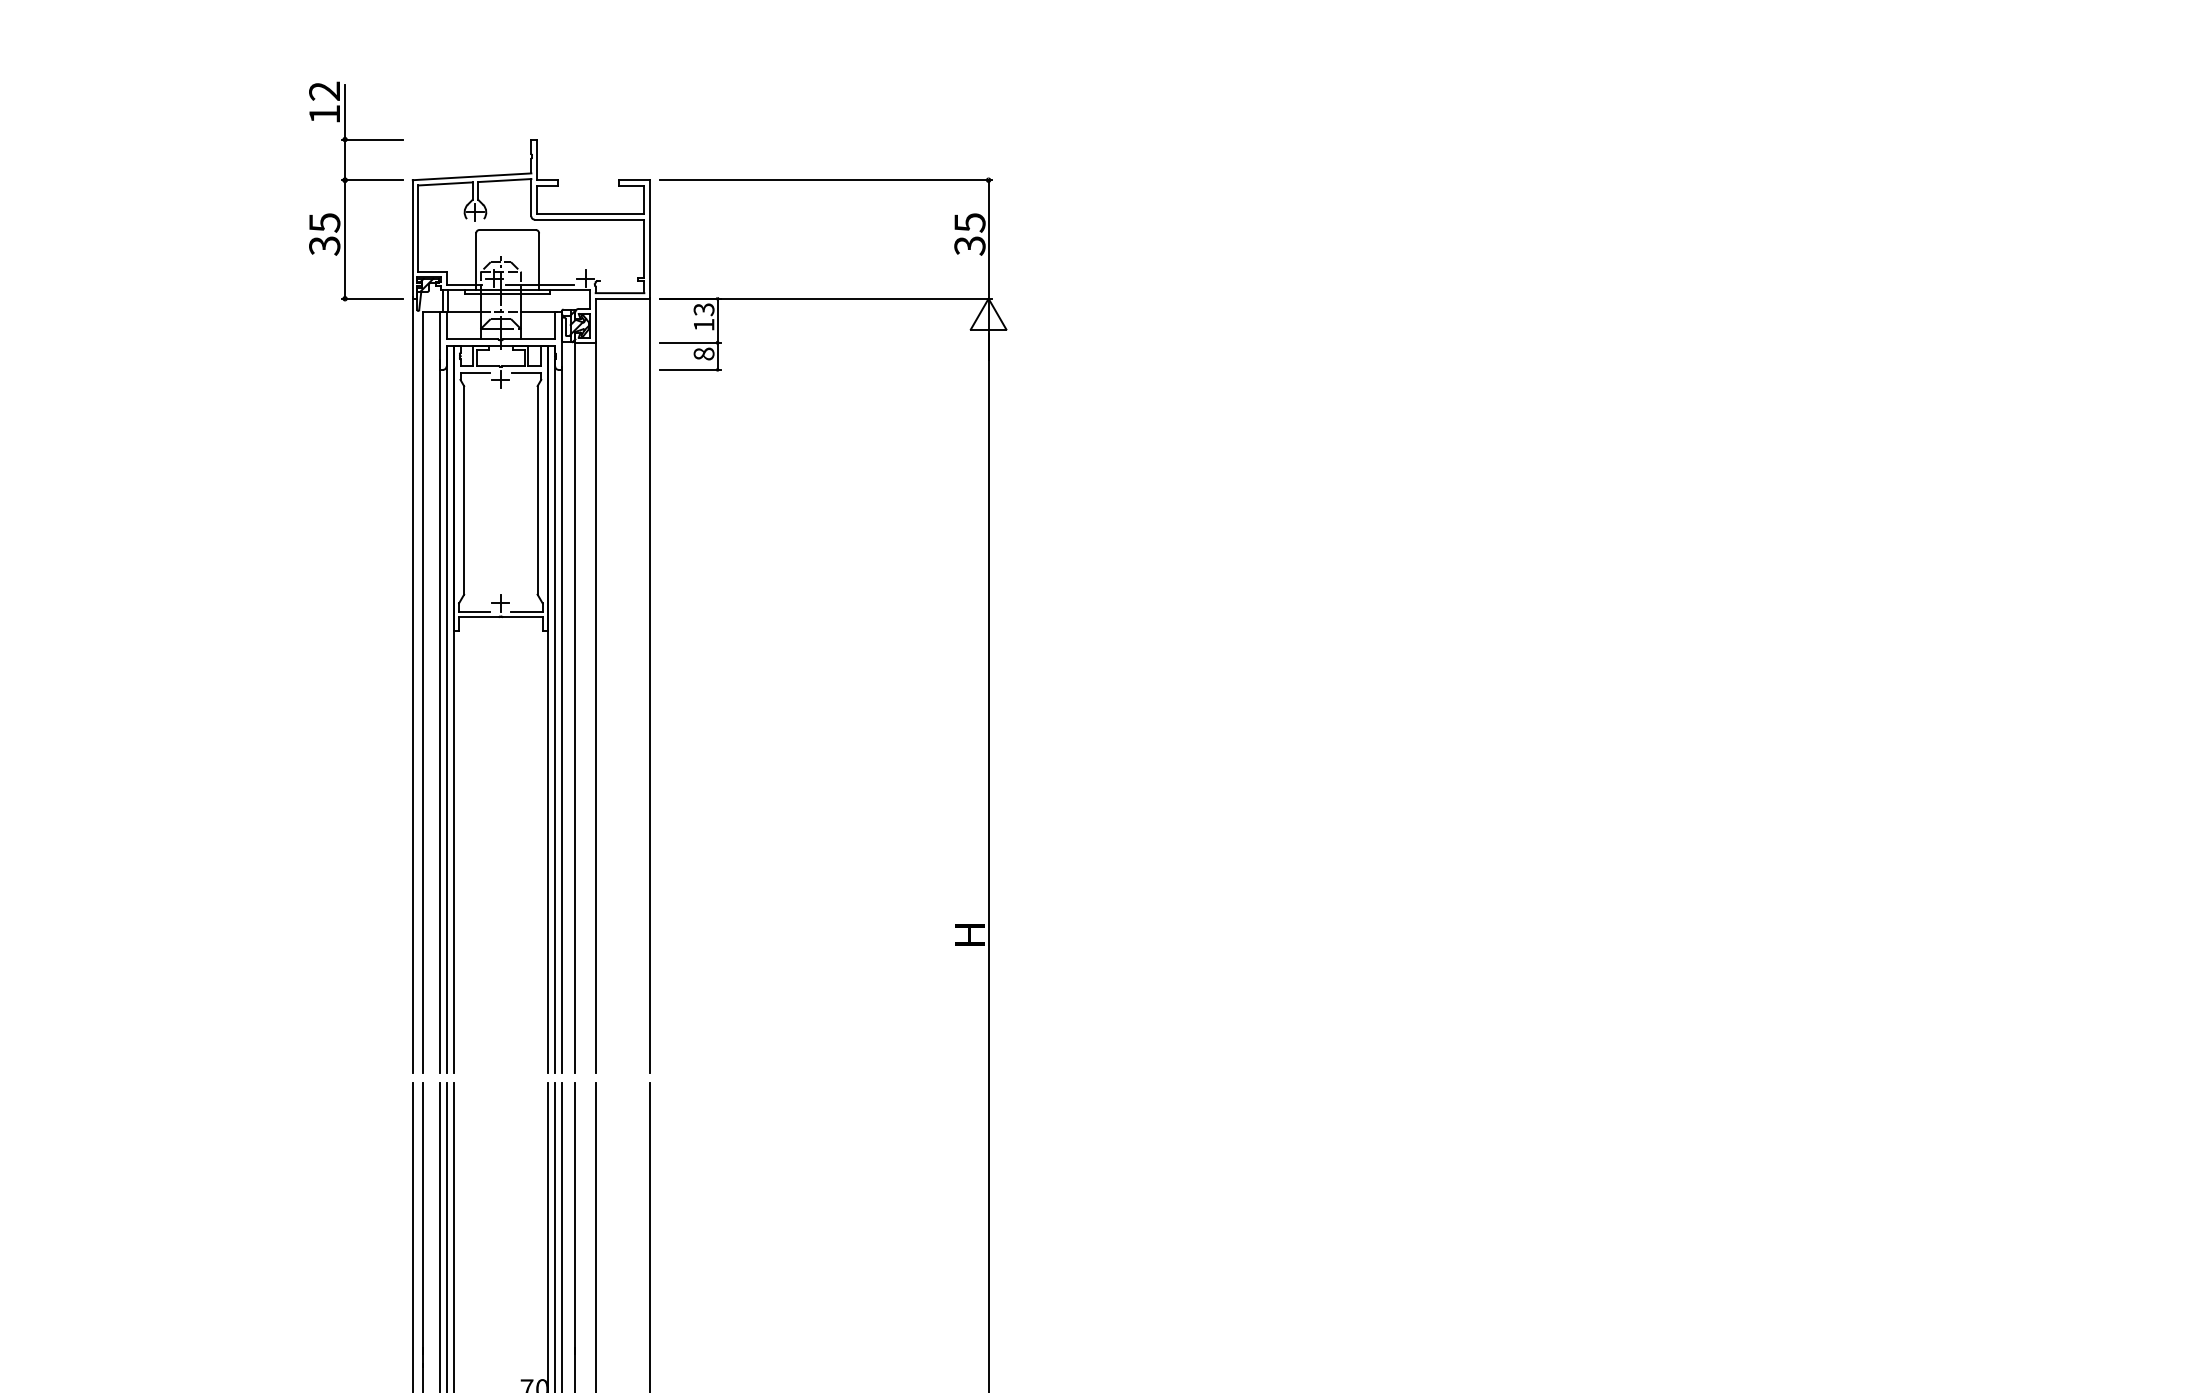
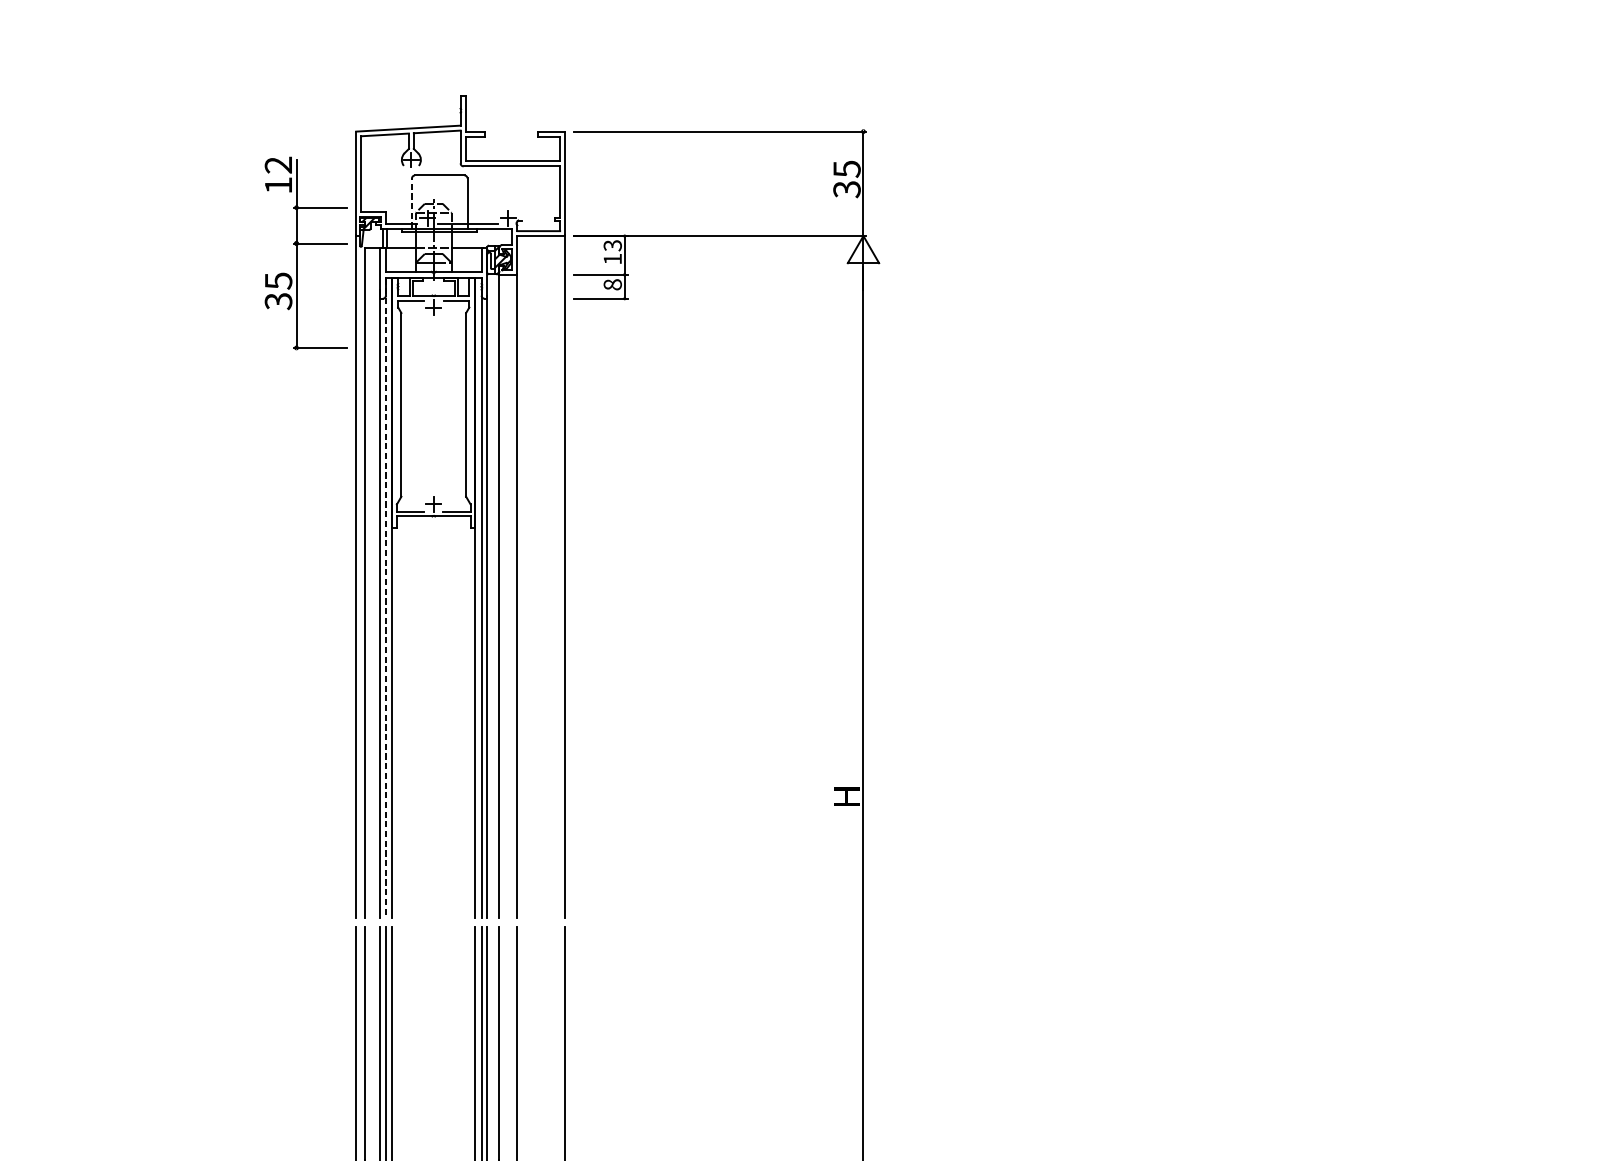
part: (356, 180) -> (306, 243), moved
line: (476, 261) -> (412, 203), solid -> dashed
line: (446, 709) -> (385, 597), solid -> dashed

